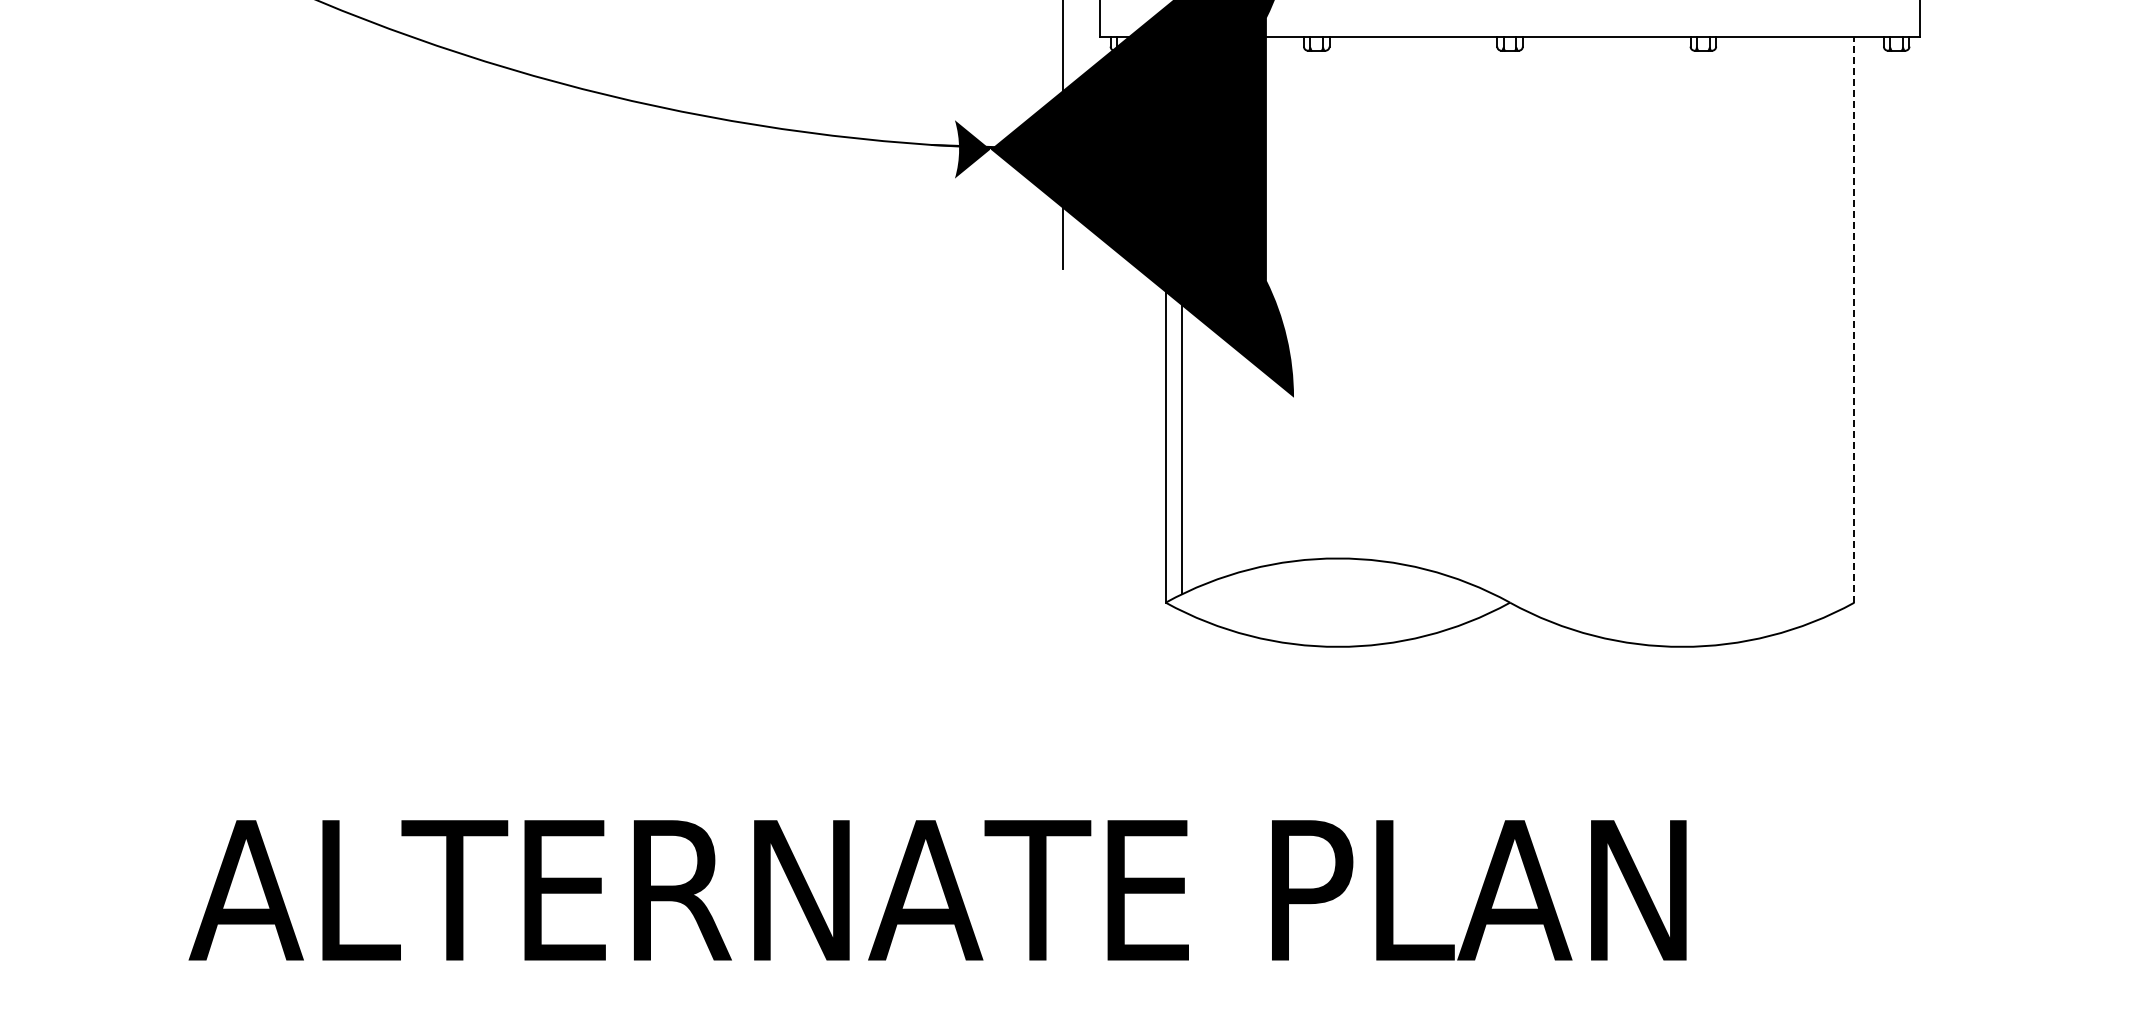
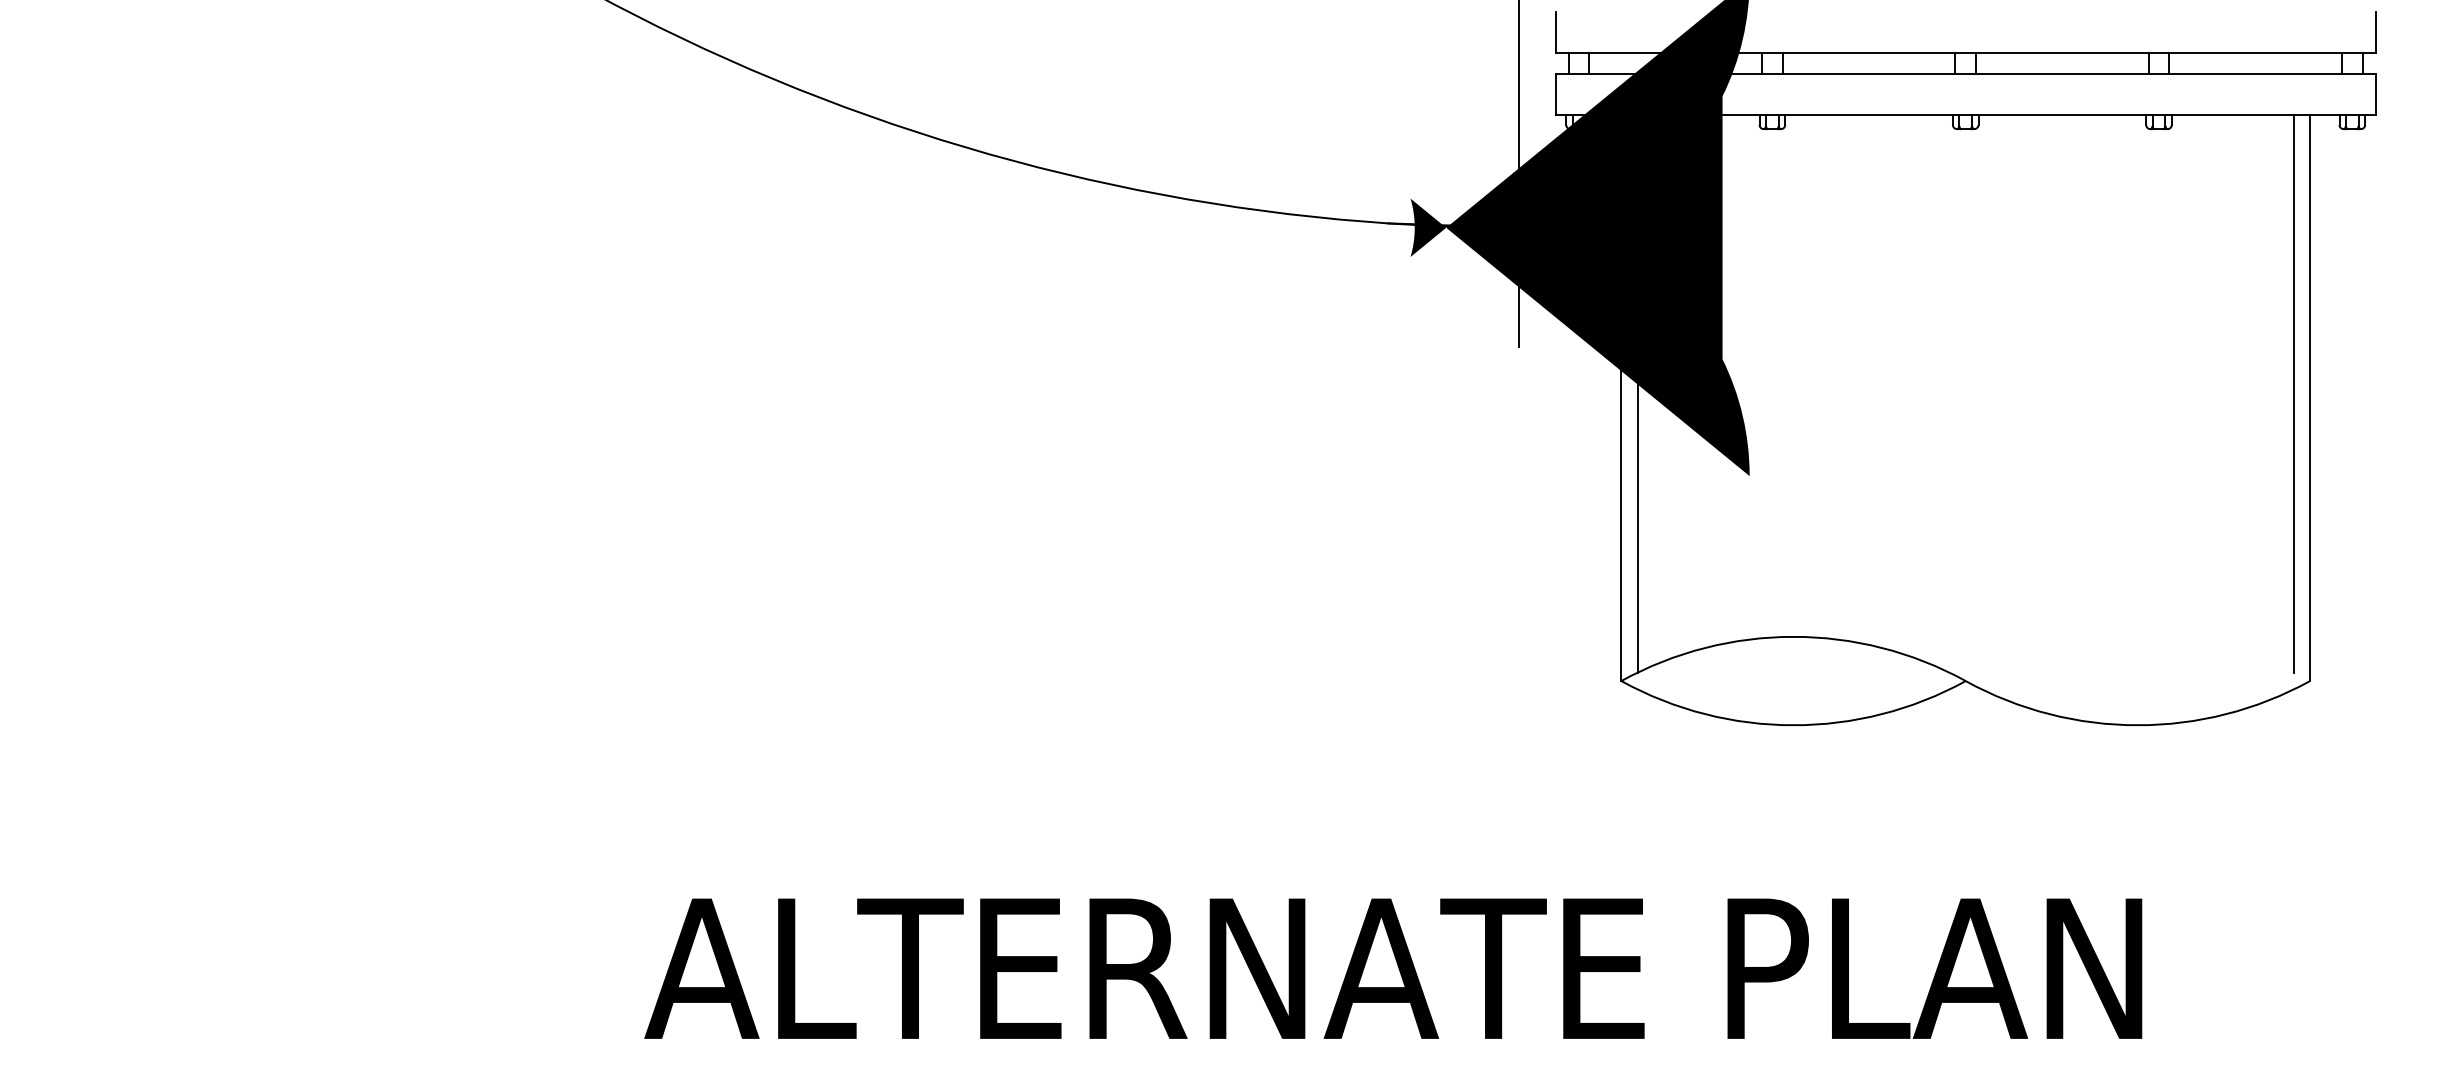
line: (1837, 315) -> (2293, 393), added
line: (1853, 320) -> (2309, 398), dashed -> solid

